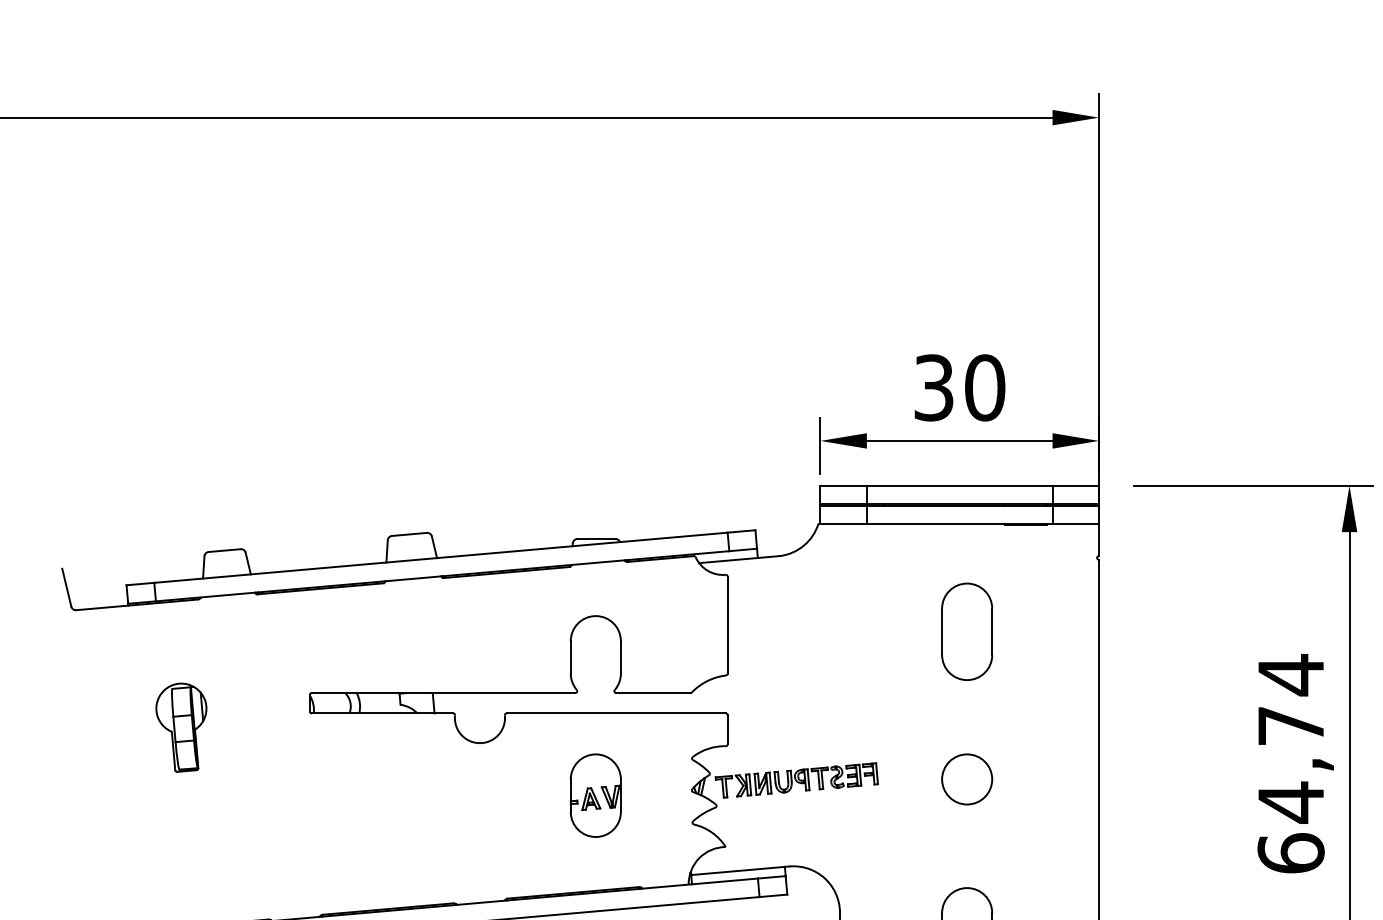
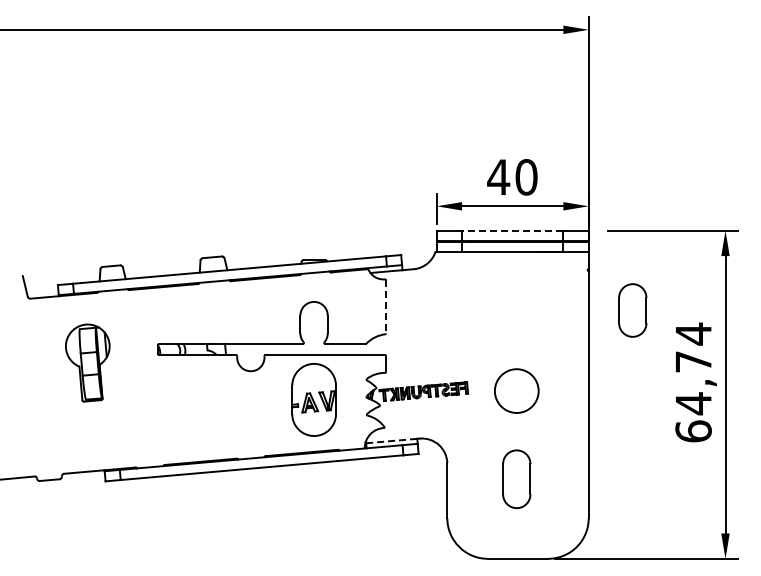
text: (933, 388) -> (498, 177), 30 -> 40
line: (959, 485) -> (512, 230), solid -> dashed
line: (728, 626) -> (386, 307), solid -> dashed
part: (966, 631) -> (632, 310), moved
part: (180, 727) -> (87, 362), size x1.6
circle: (966, 778) -> (516, 390), size x1.6
part: (594, 794) -> (313, 399), size x1.6
line: (737, 871) -> (391, 441), solid -> dashed

